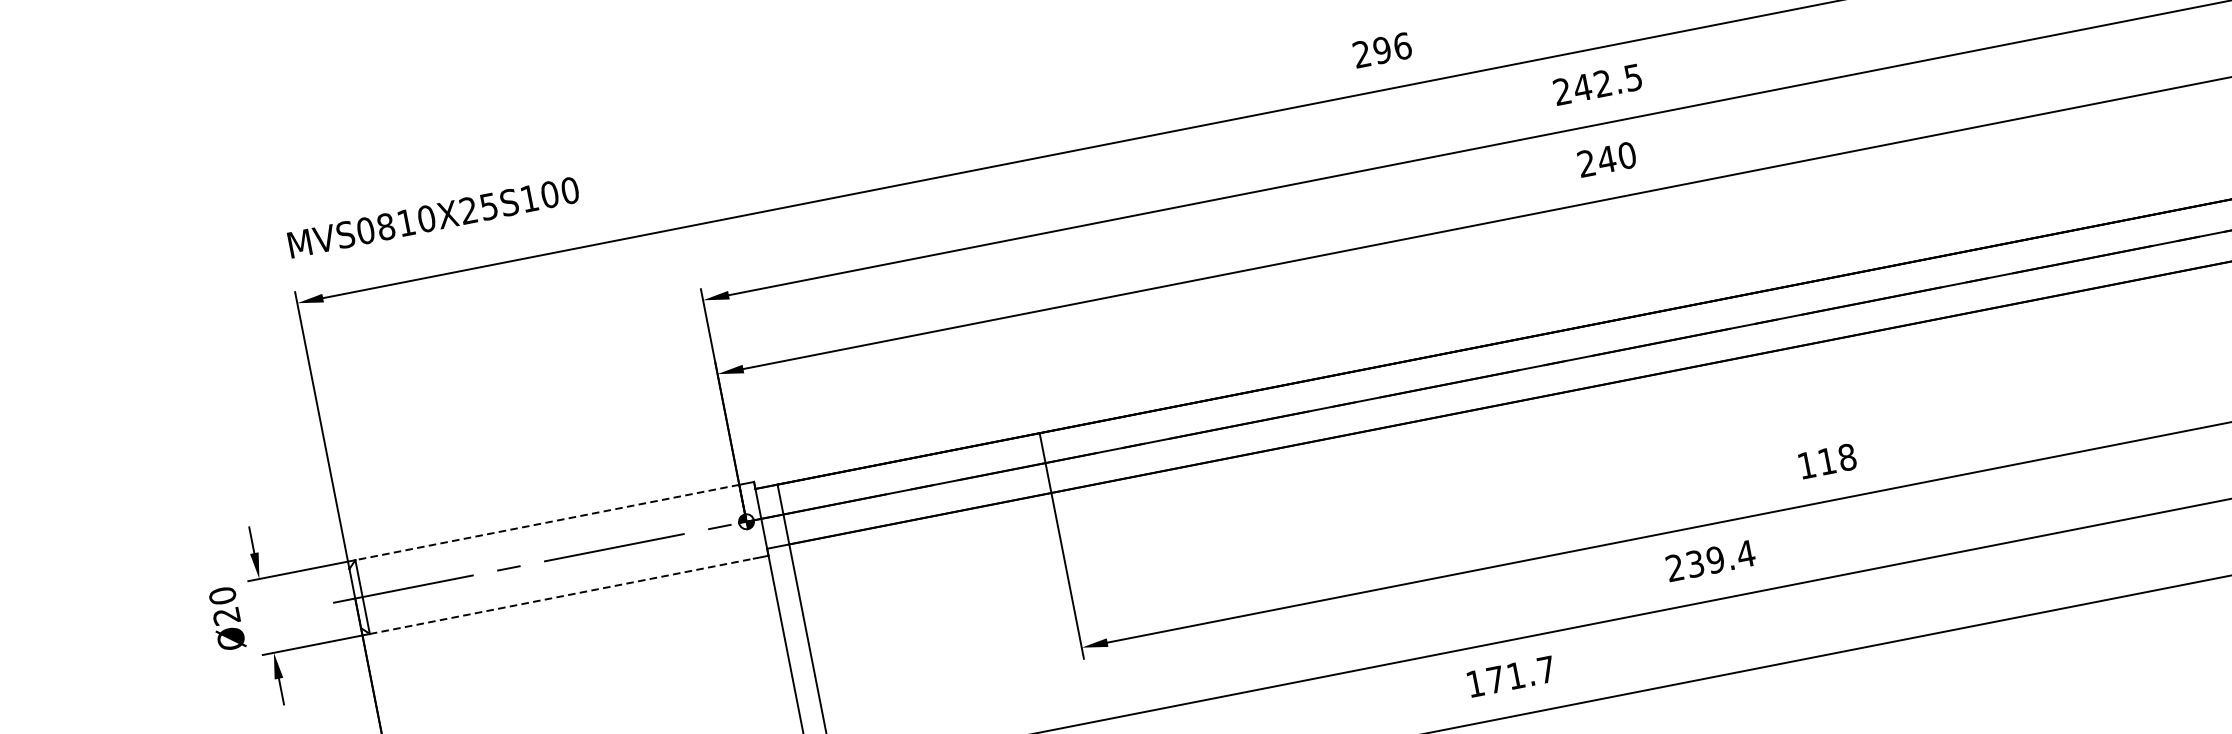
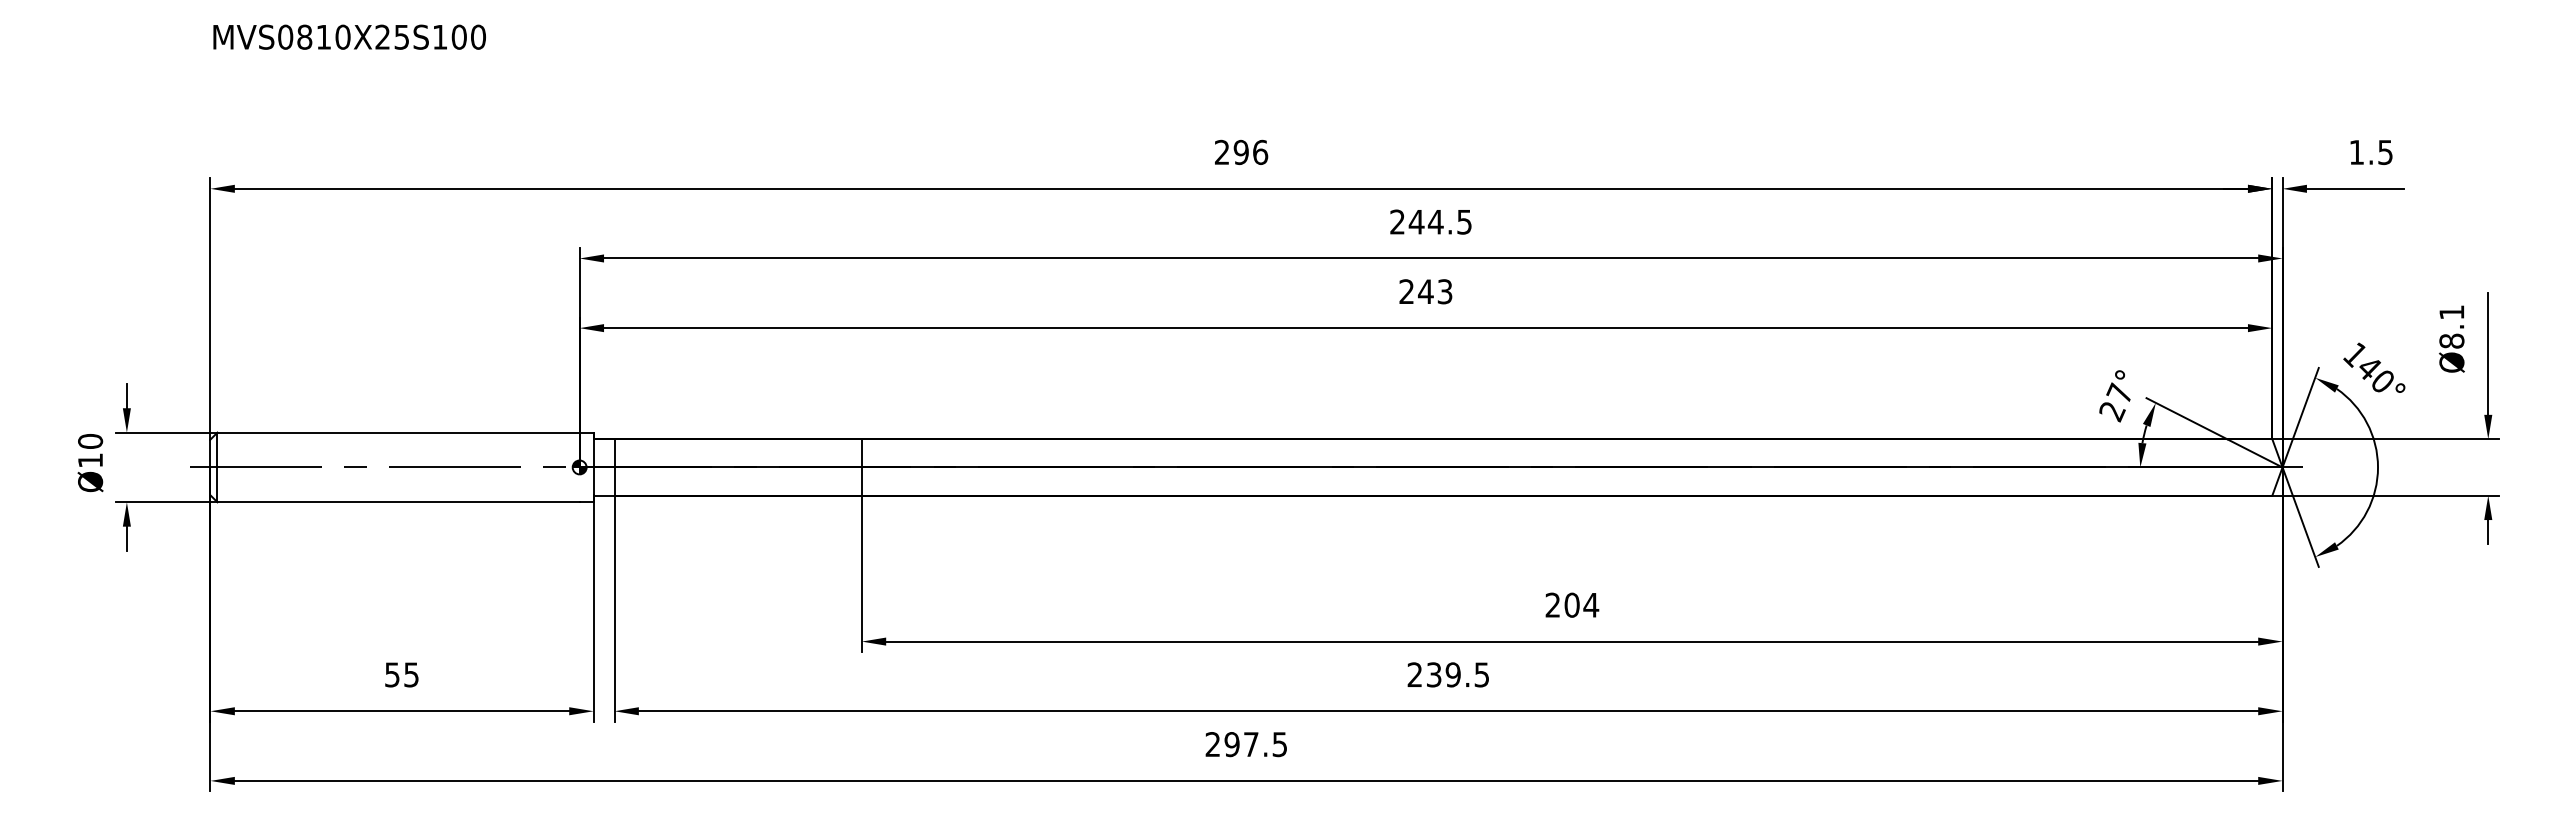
text: (1602, 83) -> (1435, 221), 242.5 -> 244.5
text: (1626, 155) -> (1444, 291), 240 -> 243
text: (433, 216) -> (349, 36), moved
text: (1827, 460) -> (1572, 604), 118 -> 204
line: (547, 522) -> (398, 432), dashed -> solid
text: (1745, 553) -> (1481, 674), 239.4 -> 239.5
line: (562, 596) -> (399, 502), dashed -> solid
text: (226, 616) -> (90, 460), Ø20 -> Ø10
text: (1509, 676) -> (1245, 744), 171.7 -> 297.5

